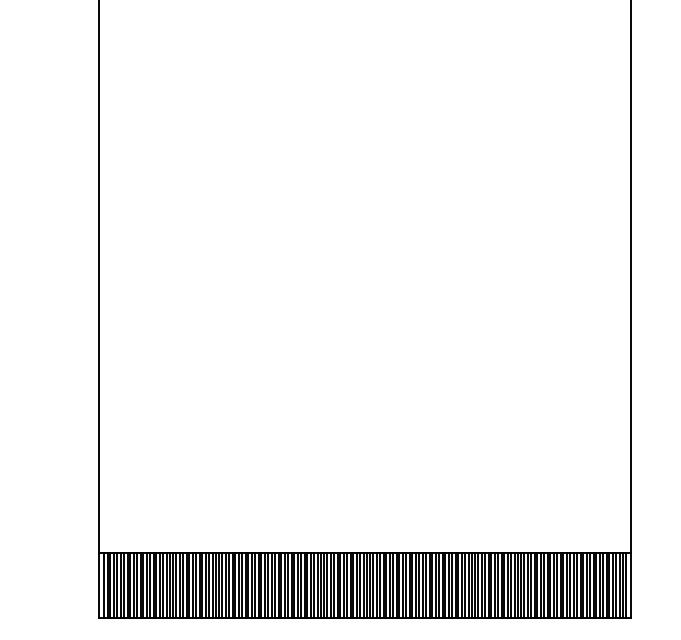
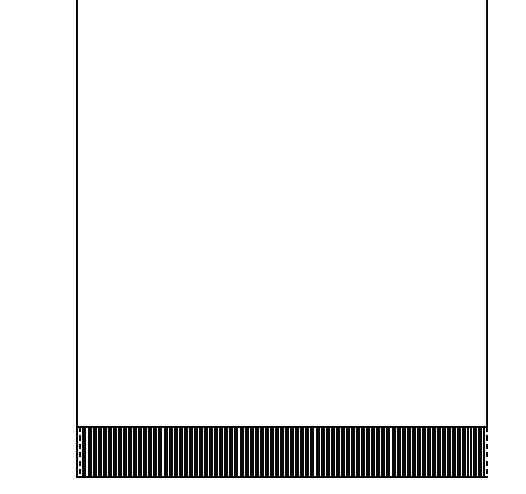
line: (103, 585) -> (80, 451), solid -> dashed
line: (631, 585) -> (487, 451), solid -> dashed

